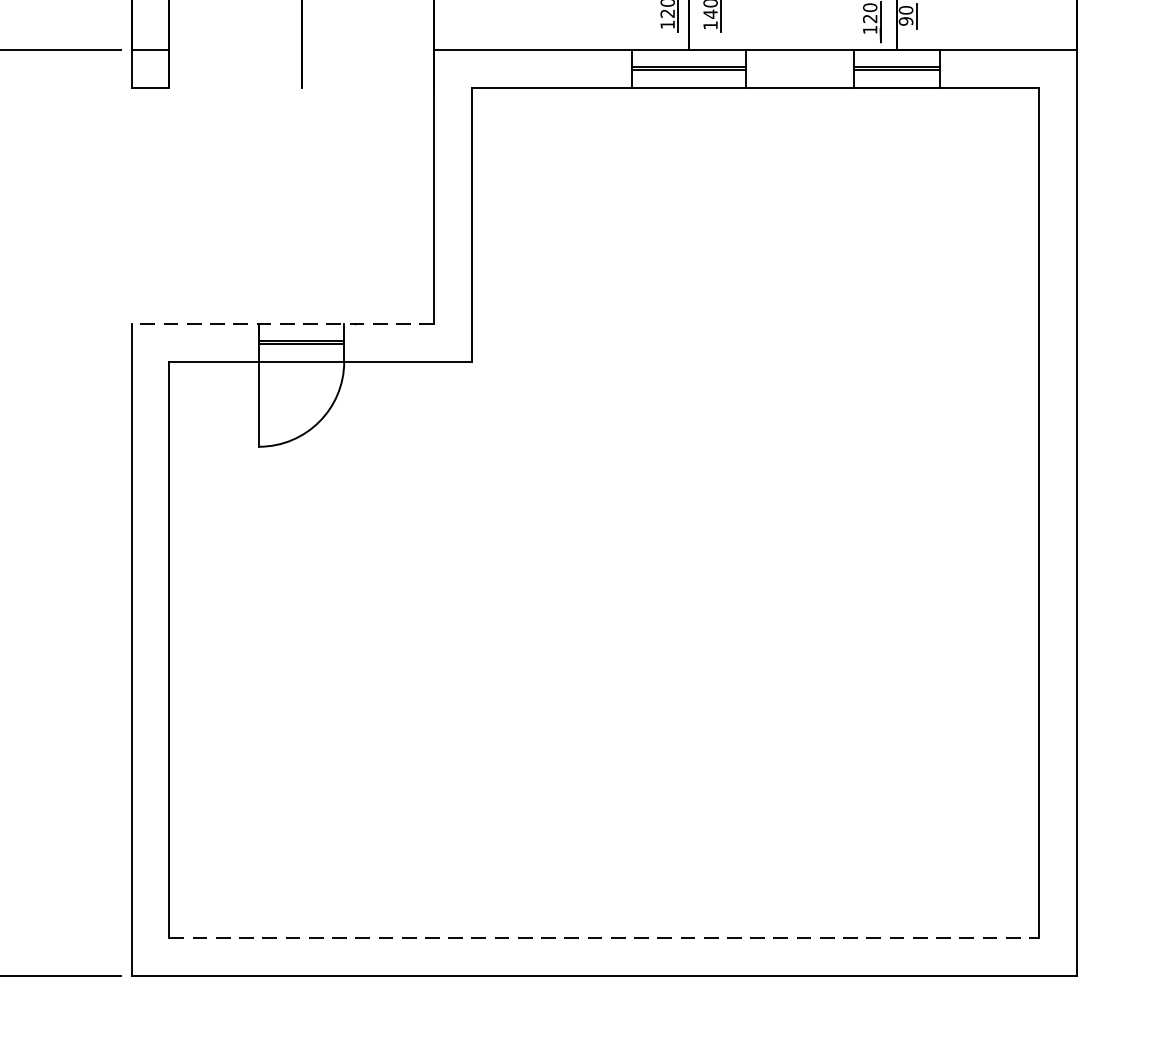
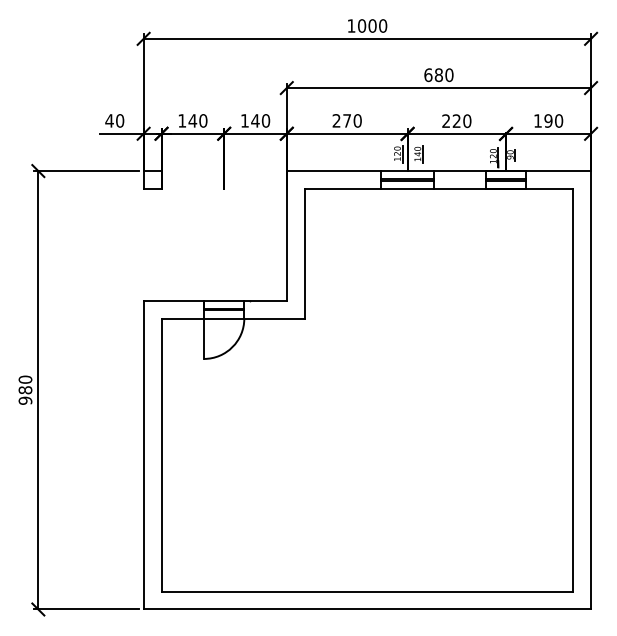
line: (283, 323) -> (215, 300), dashed -> solid
line: (604, 937) -> (367, 591), dashed -> solid

